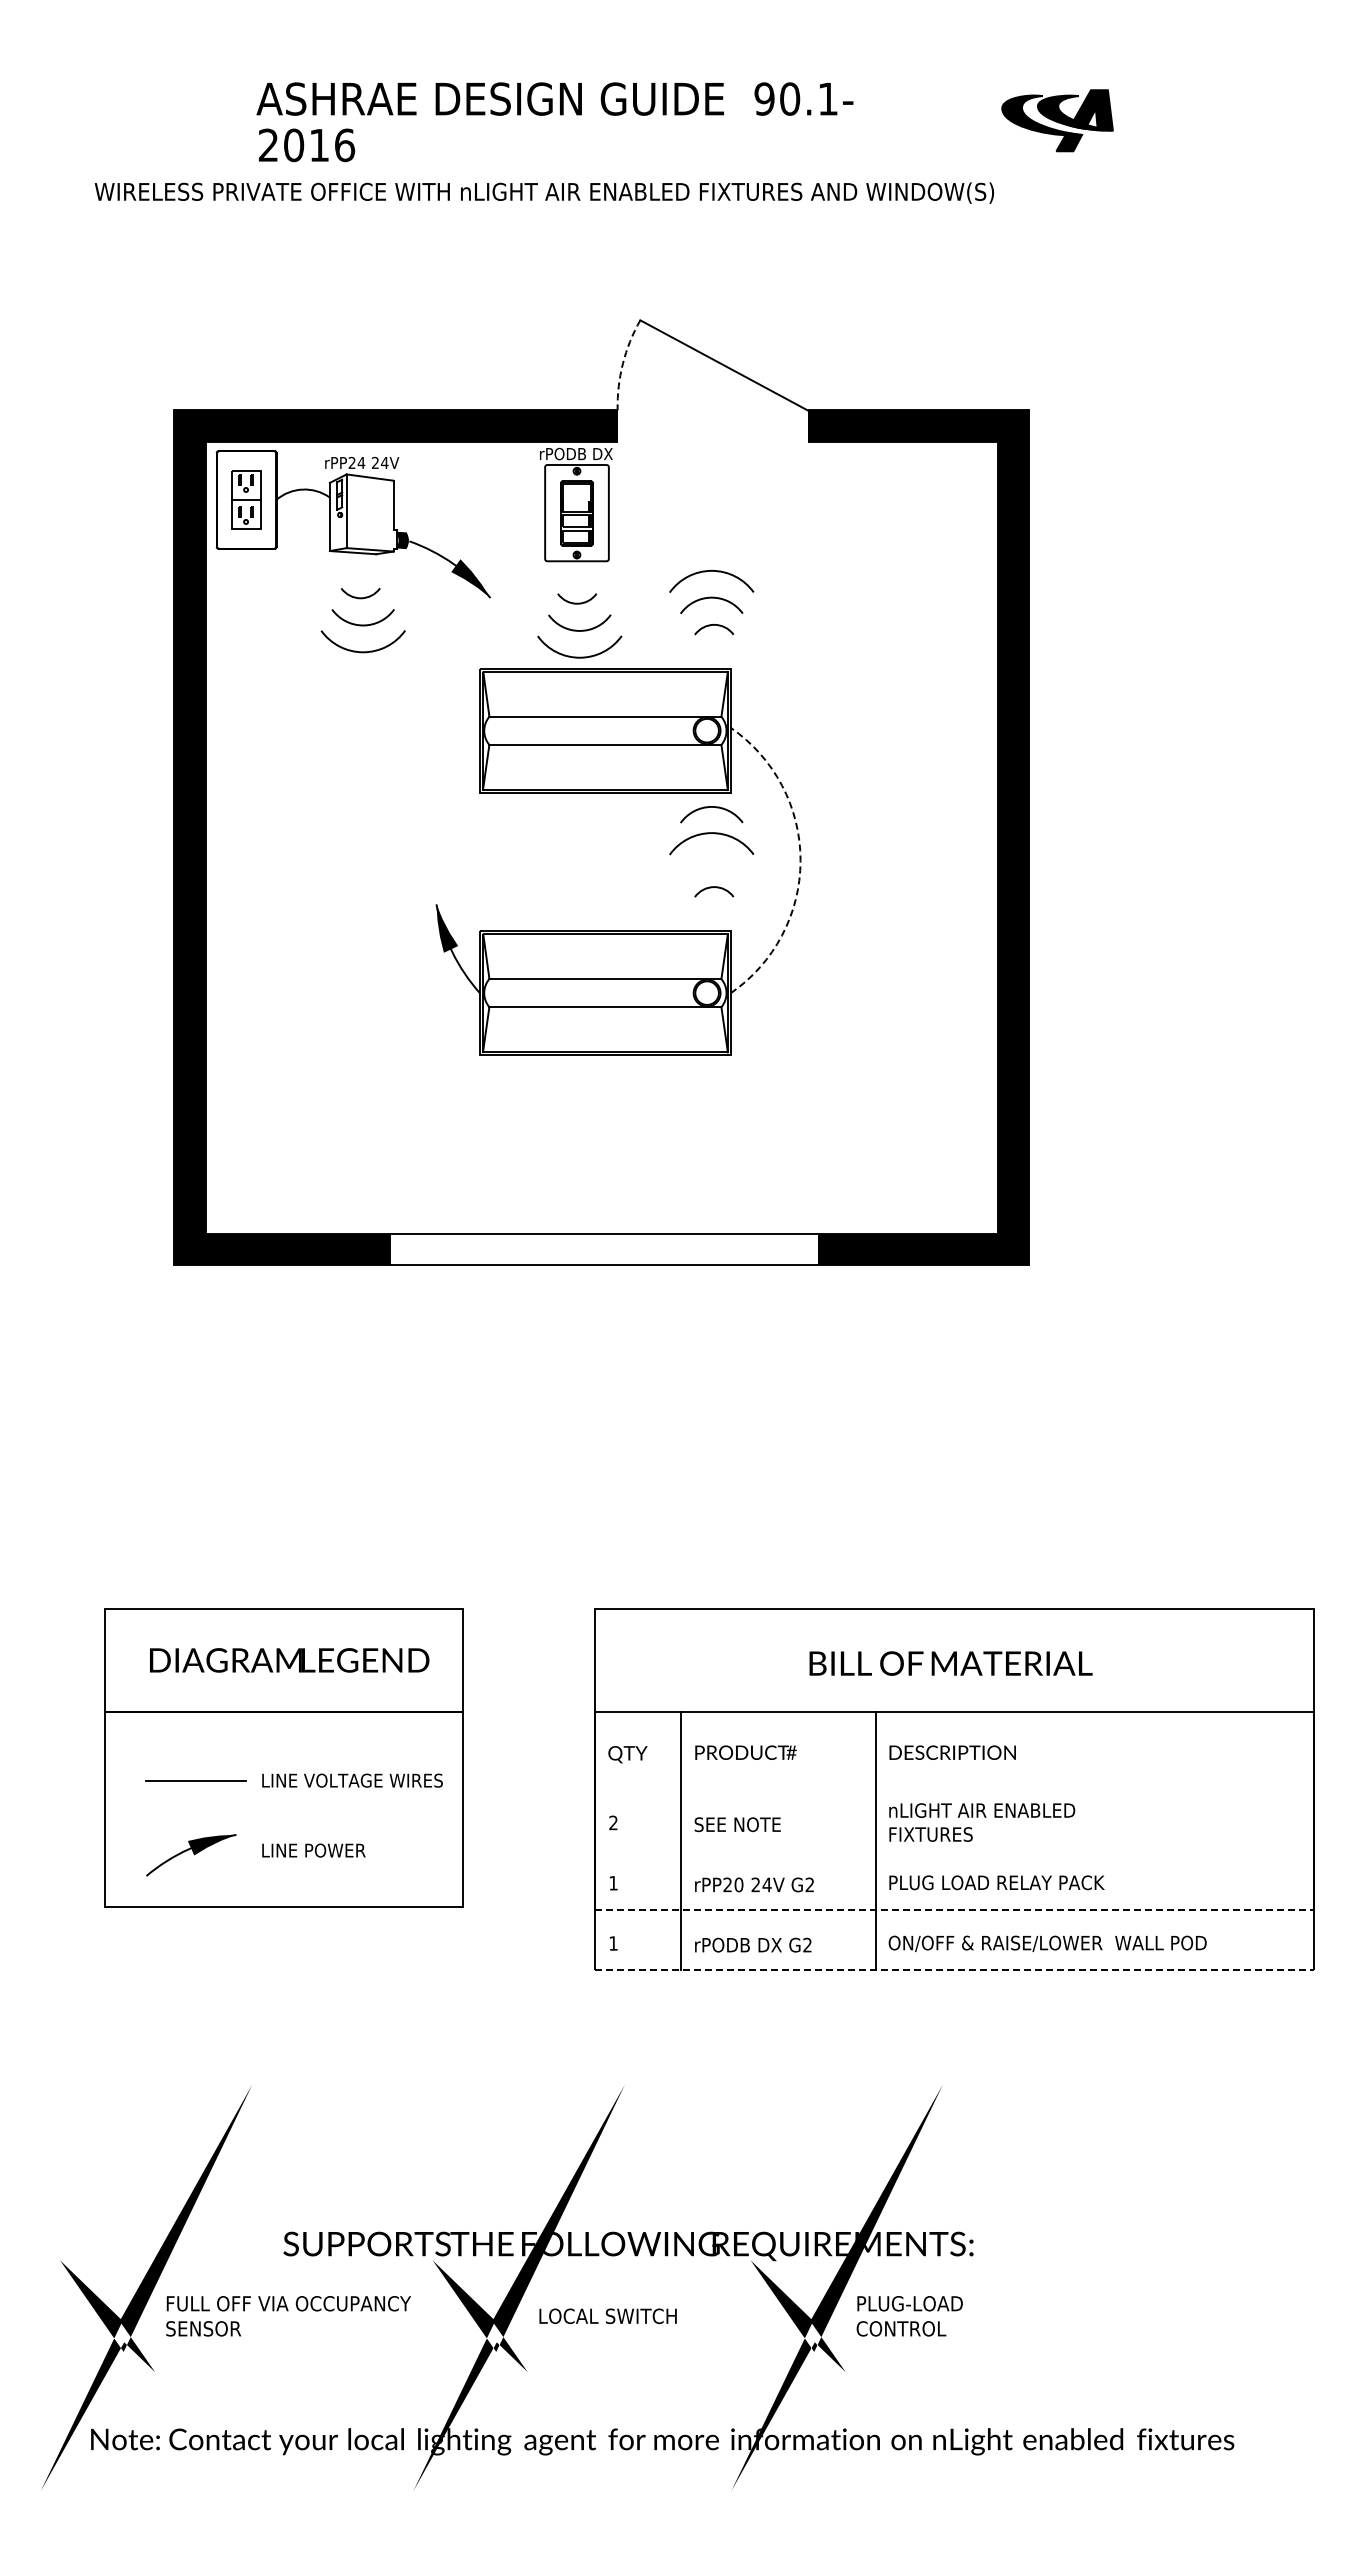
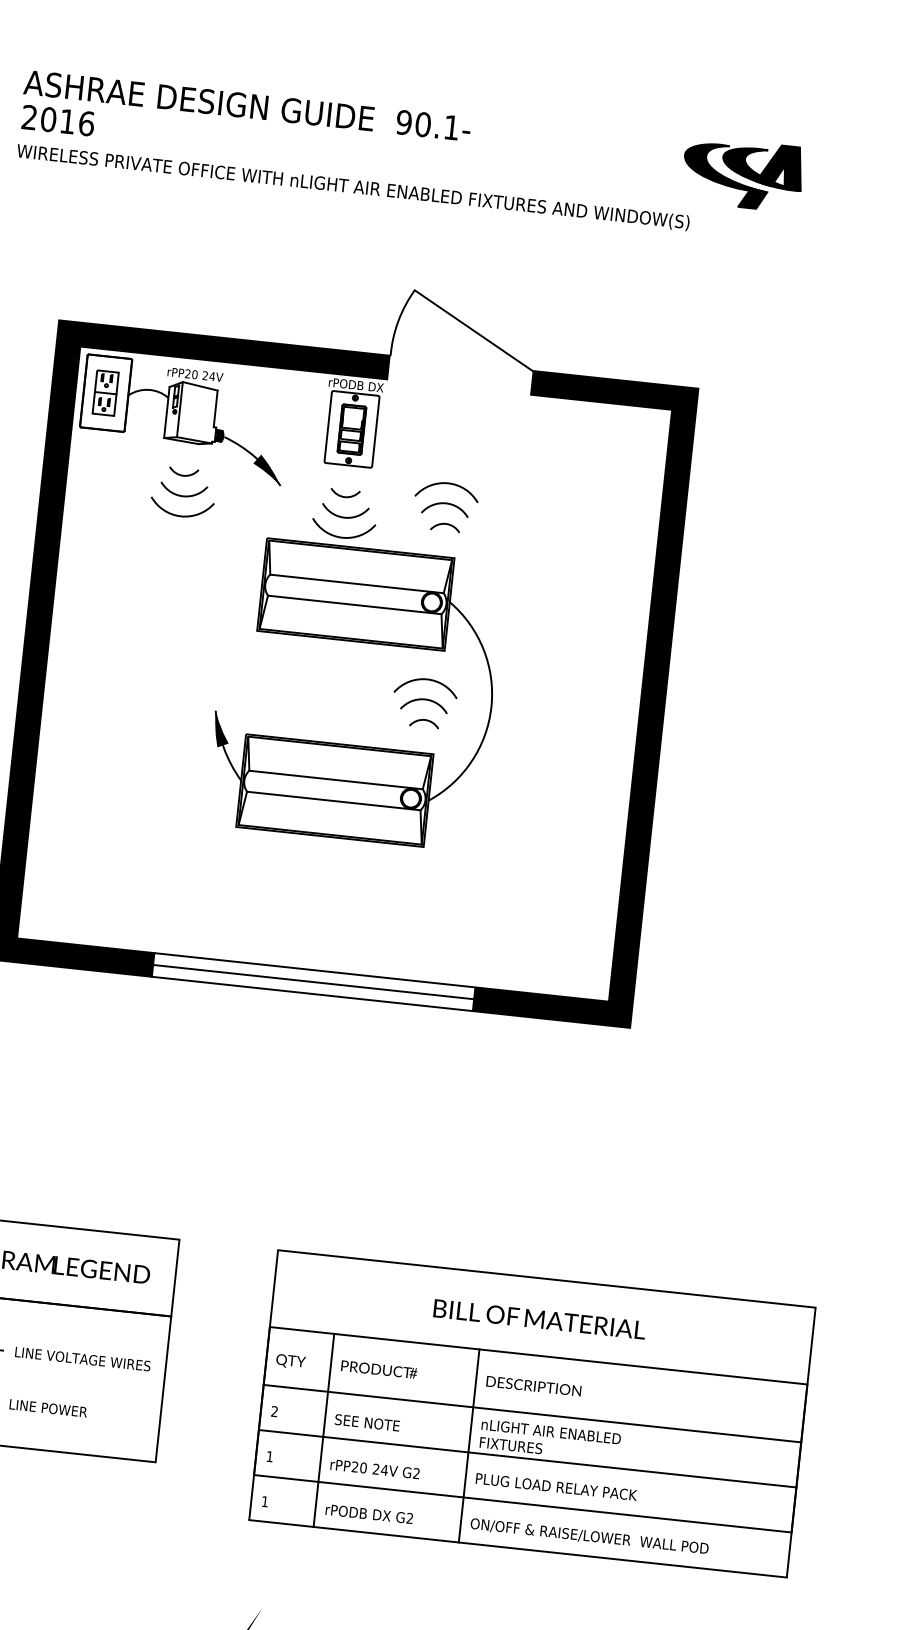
part: (1057, 120) -> (742, 174), size x1.43
text: (554, 122) -> (245, 123), moved
arc: (622, 363) -> (398, 321), dashed -> solid
text: (361, 462) -> (194, 374), rPP24 -> rPP20
arc: (711, 807) -> (424, 699), moved
arc: (800, 860) -> (491, 706), dashed -> solid
line: (603, 1249) -> (313, 982), added
line: (954, 1789) -> (532, 1413), added
line: (954, 1849) -> (527, 1458), added
line: (955, 1909) -> (523, 1503), dashed -> solid
line: (955, 1970) -> (518, 1549), dashed -> solid

